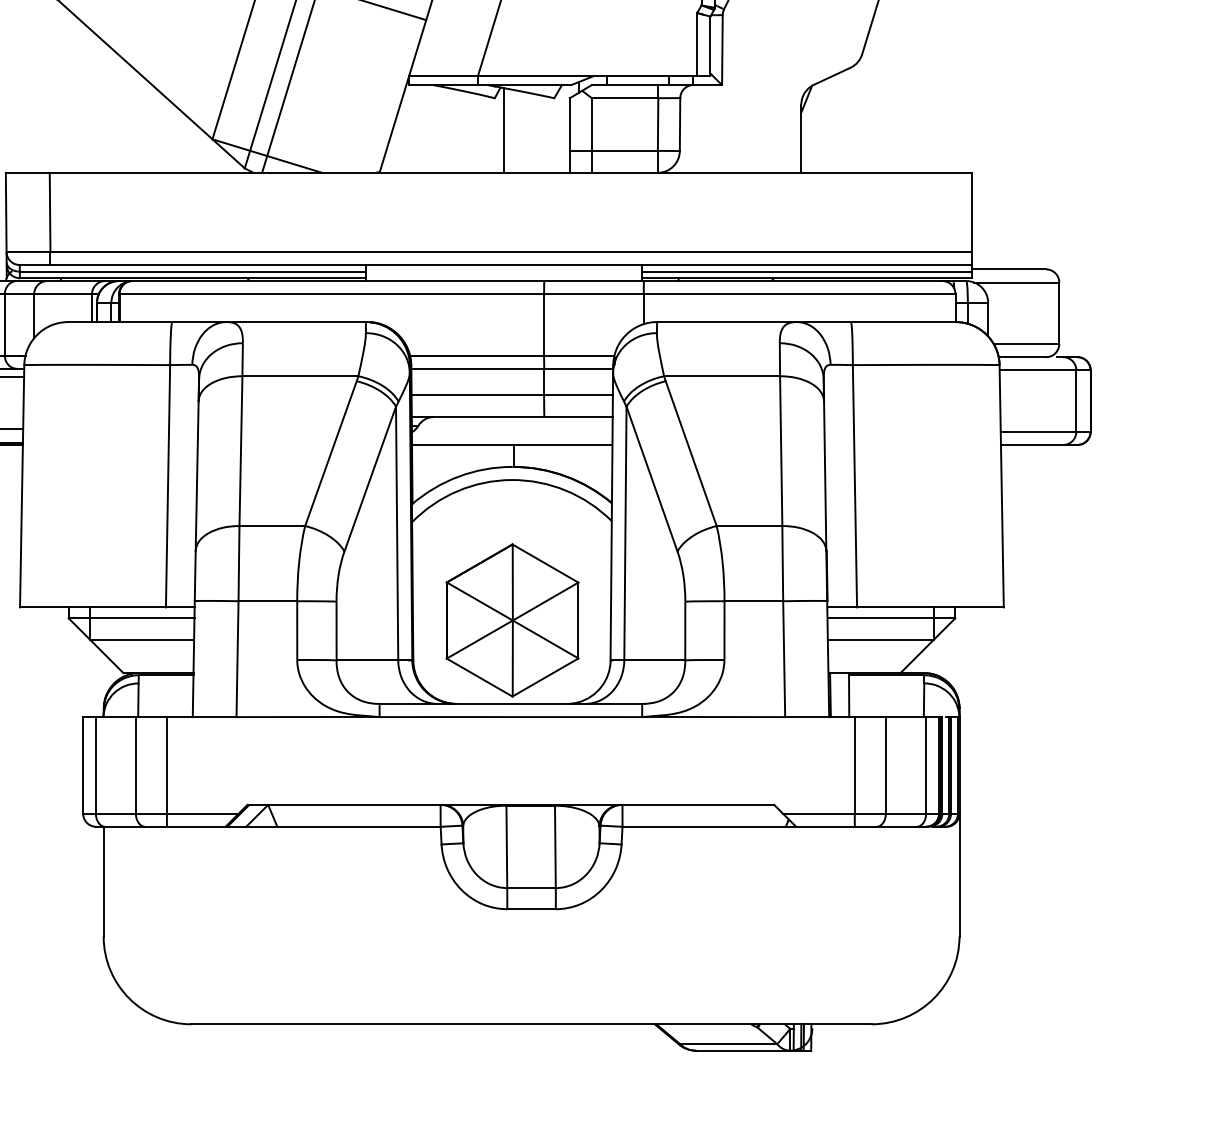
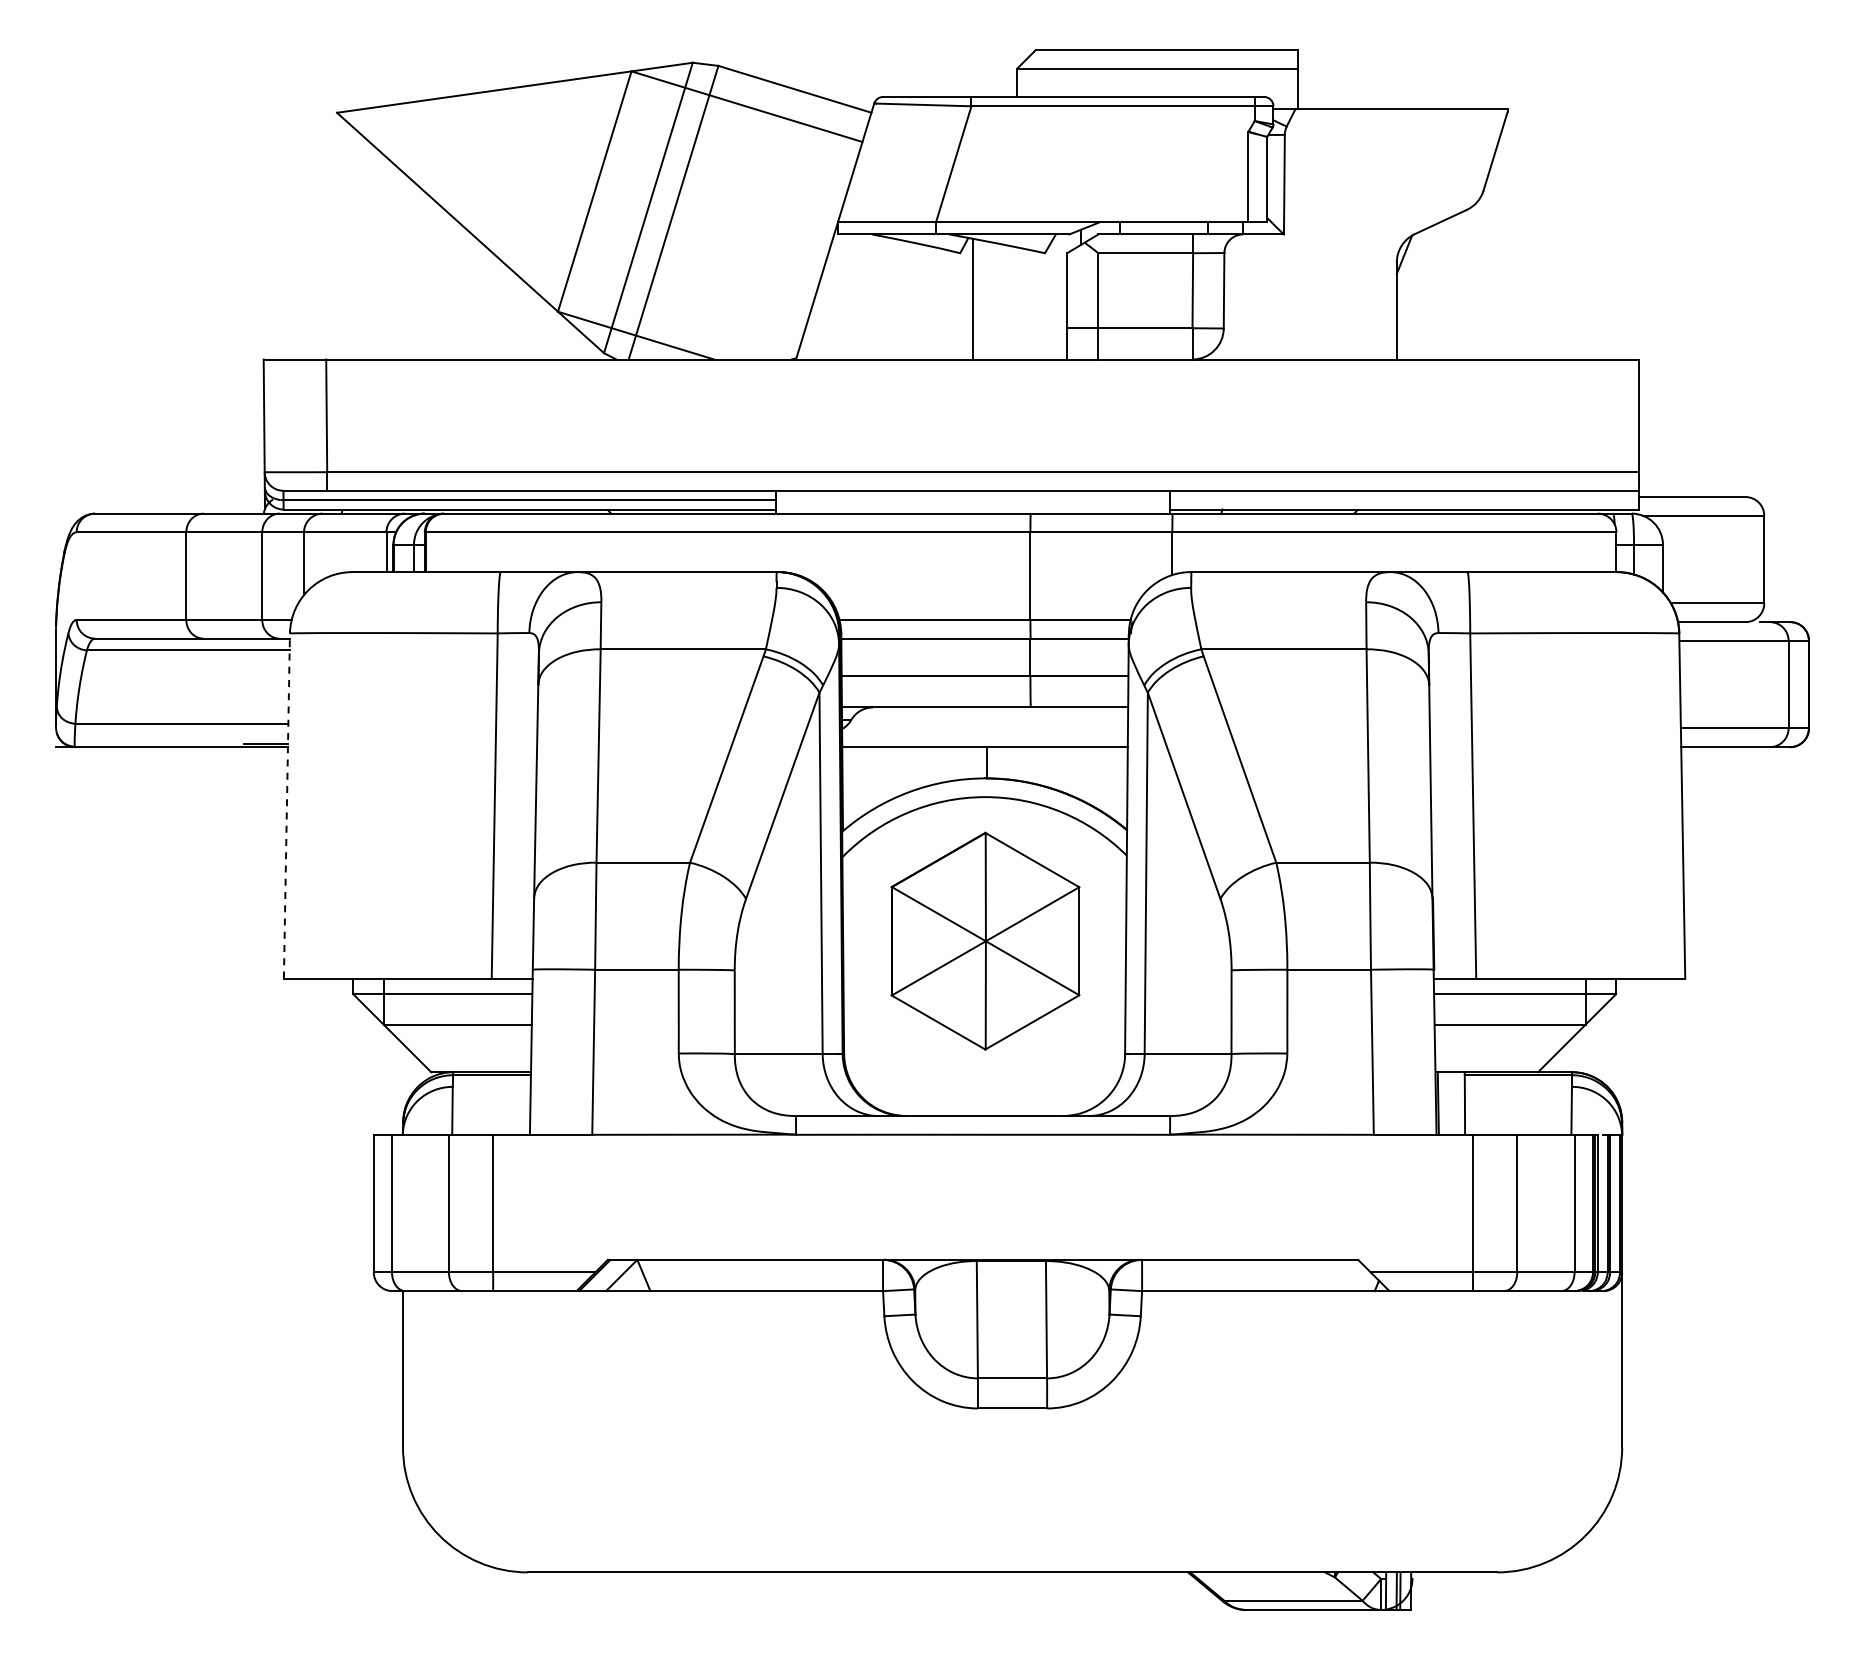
line: (806, 271) -> (1404, 500), removed
line: (21, 486) -> (286, 806), solid -> dashed
part: (512, 620) -> (985, 940), moved

